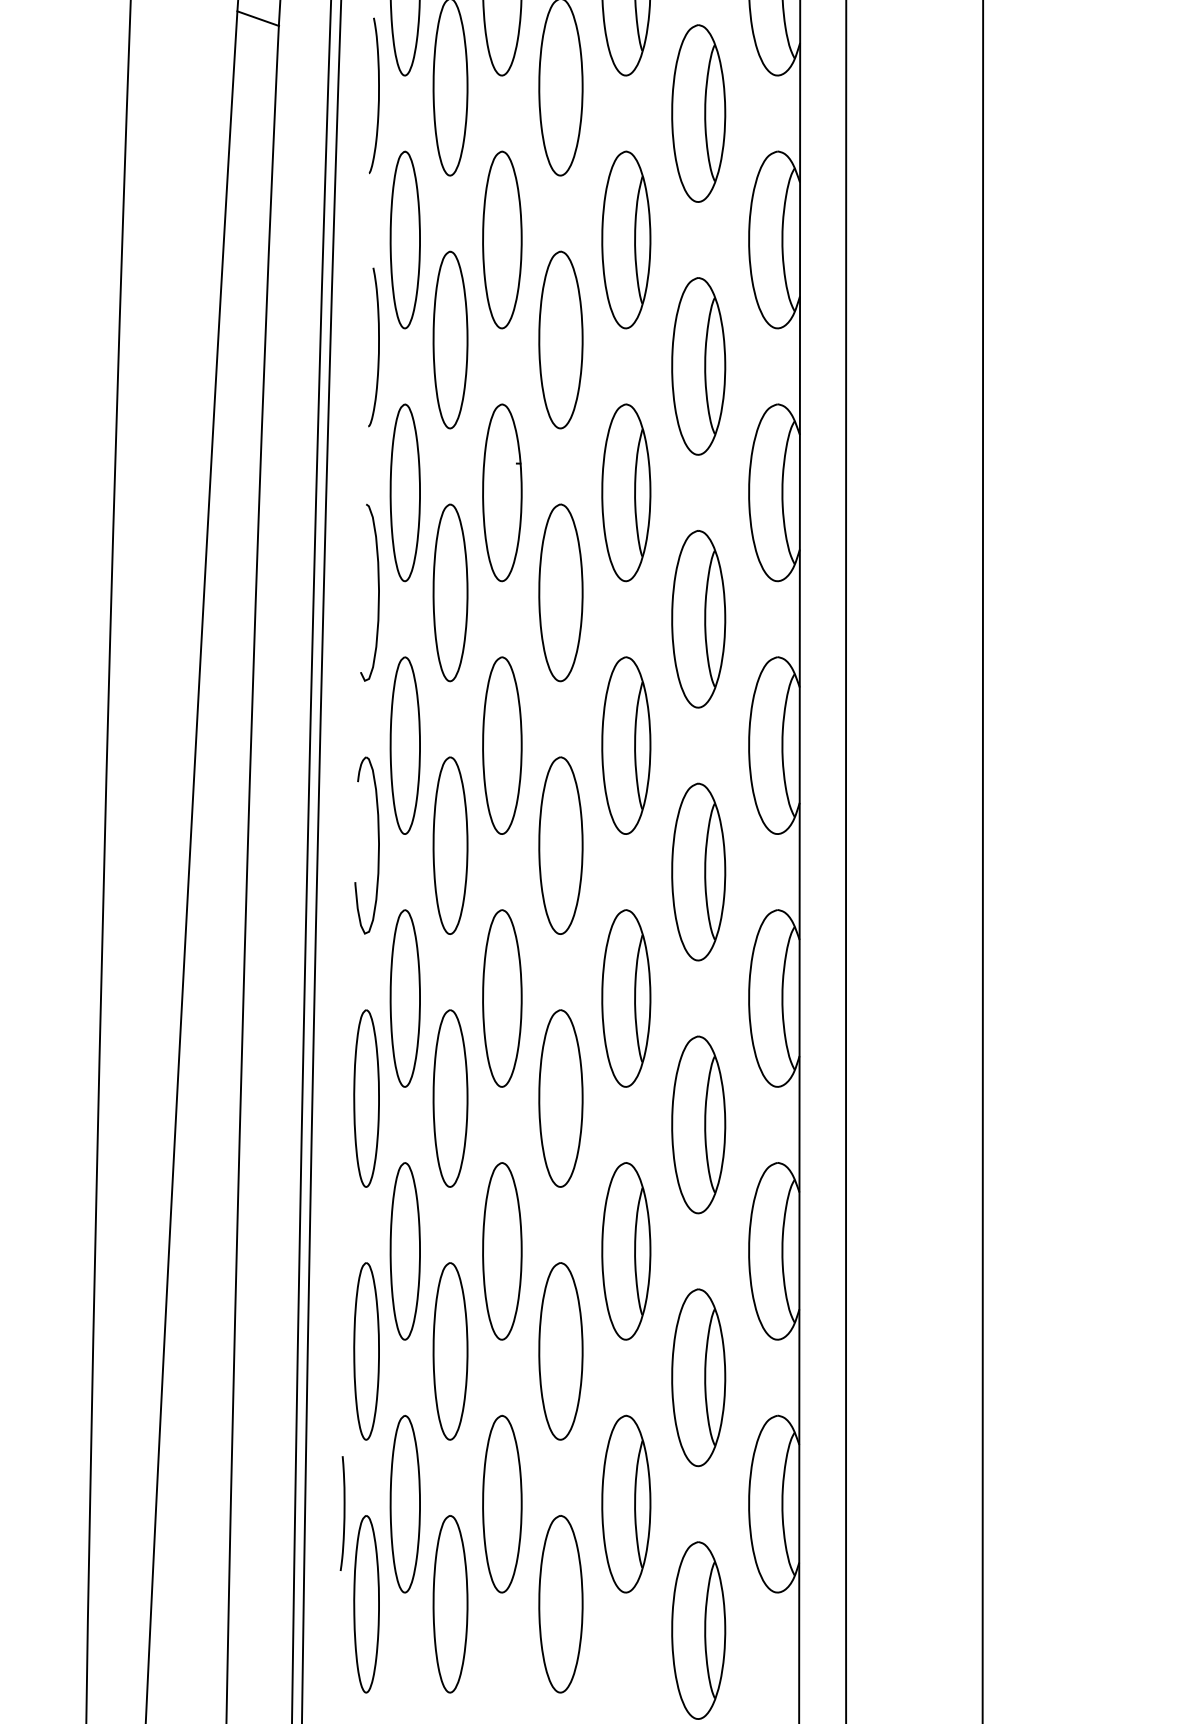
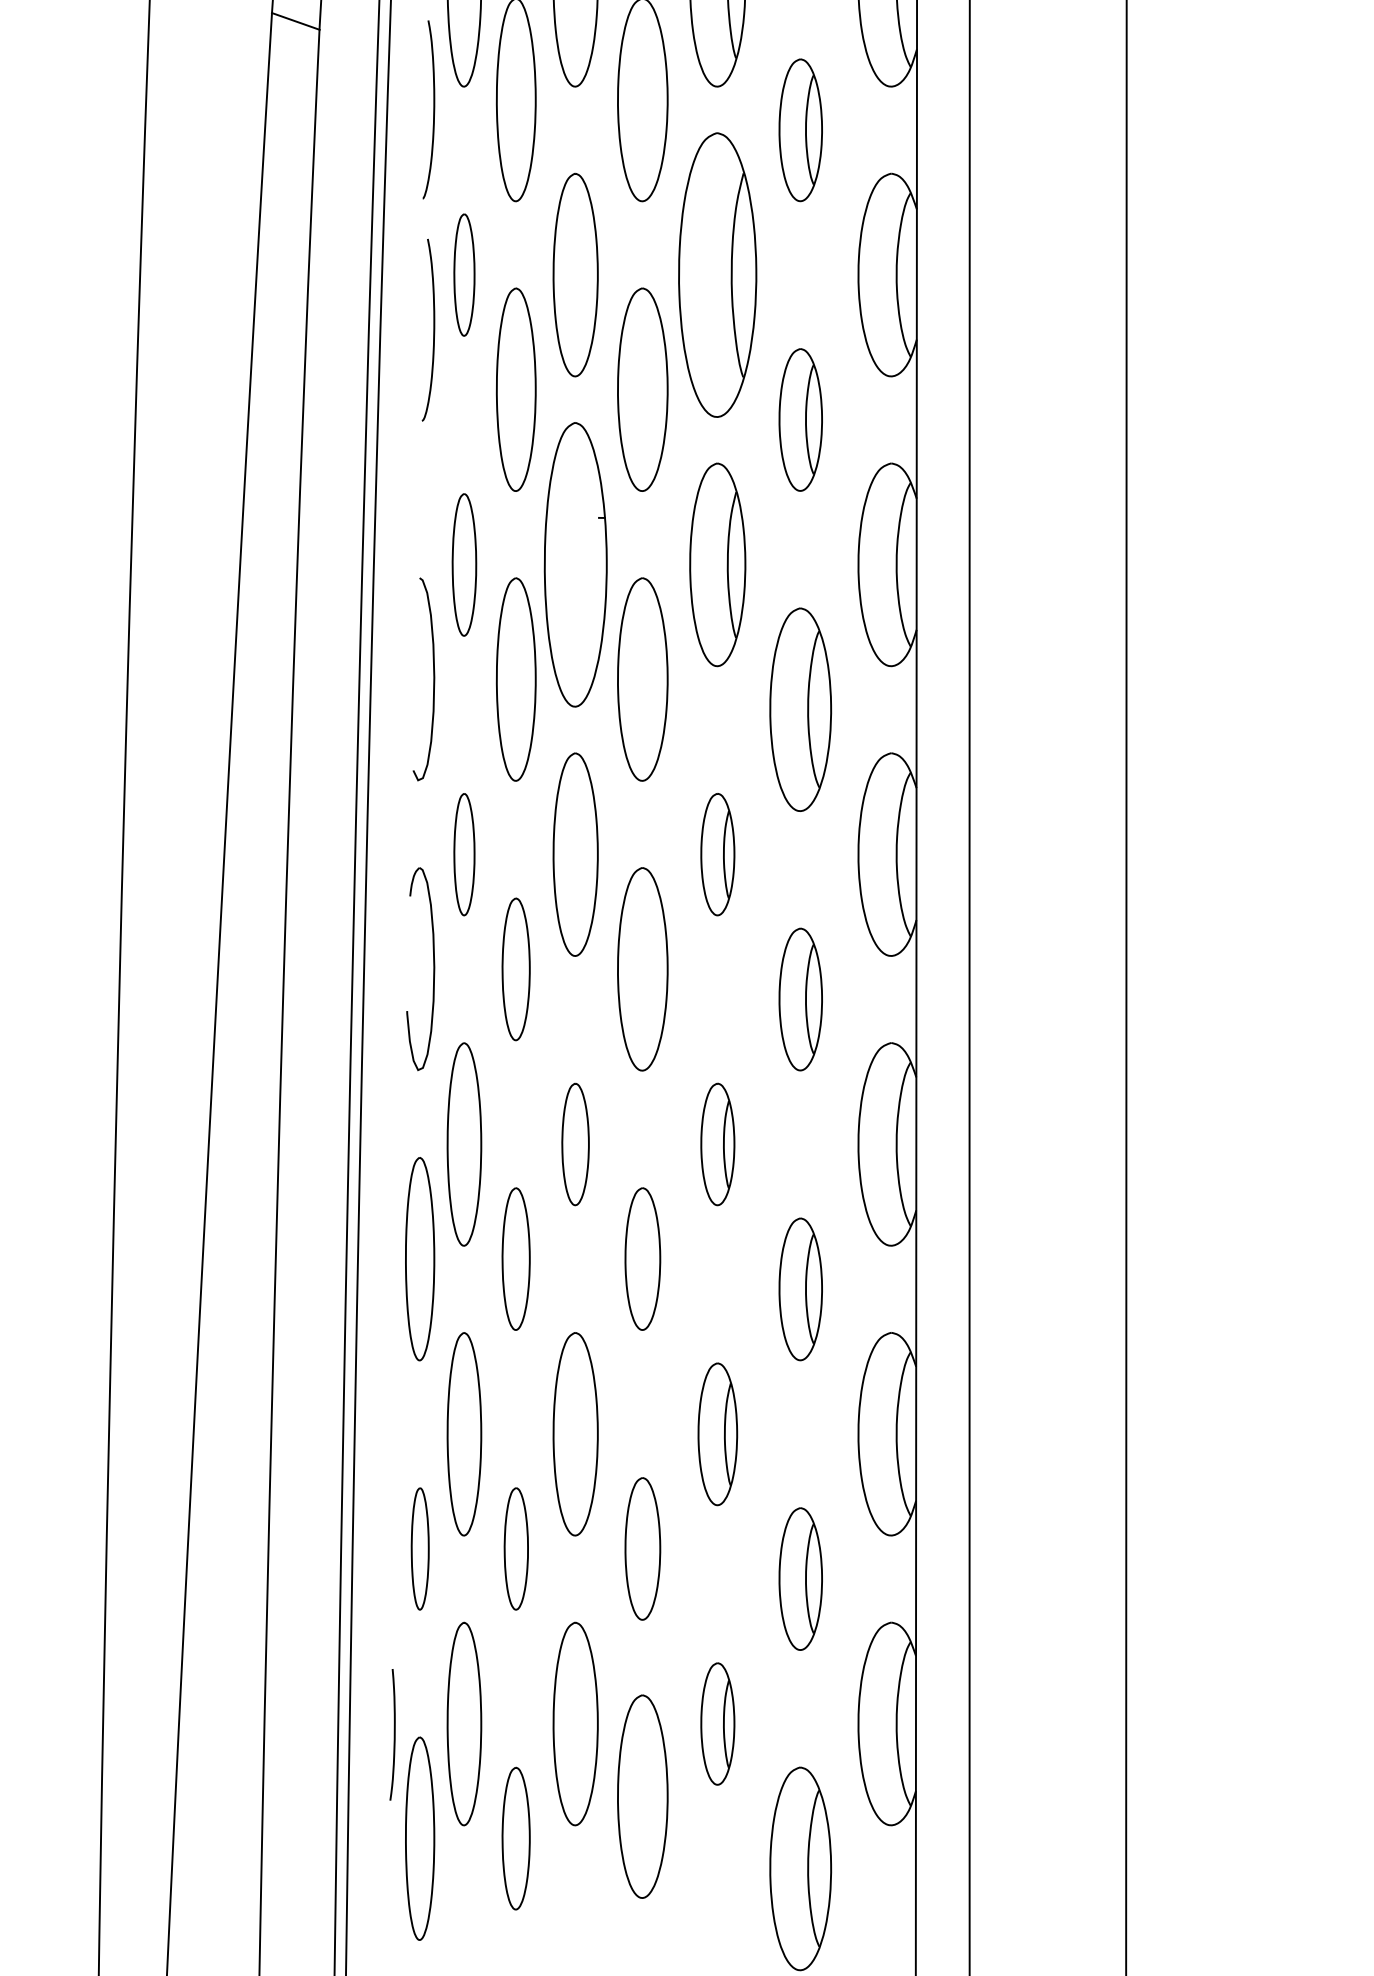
part: (698, 113) -> (800, 130), size x0.7
part: (405, 239) -> (464, 274), size x0.6
part: (626, 239) -> (717, 274), size x1.4
curve: (378, 346) -> (433, 329), moved
part: (698, 365) -> (800, 419), size x0.7
part: (405, 492) -> (464, 564), size x0.7
part: (502, 492) -> (575, 564), size x1.4
part: (405, 745) -> (464, 854), size x0.6
part: (626, 745) -> (717, 854), size x0.6
part: (449, 845) -> (515, 969), size x0.7
part: (698, 872) -> (800, 999), size x0.7
part: (502, 998) -> (575, 1144), size x0.6
part: (626, 998) -> (717, 1144), size x0.6
part: (449, 1098) -> (515, 1258), size x0.7
part: (560, 1098) -> (642, 1258), size x0.7
part: (698, 1125) -> (800, 1289), size x0.7
part: (626, 1251) -> (717, 1434), size x0.7
part: (366, 1351) -> (420, 1548), size x0.6
part: (450, 1351) -> (516, 1548), size x0.6
part: (560, 1351) -> (642, 1548), size x0.7
part: (698, 1377) -> (800, 1578), size x0.7
part: (626, 1503) -> (717, 1723), size x0.6
part: (449, 1604) -> (515, 1838), size x0.7
part: (560, 1604) -> (642, 1796), moved

